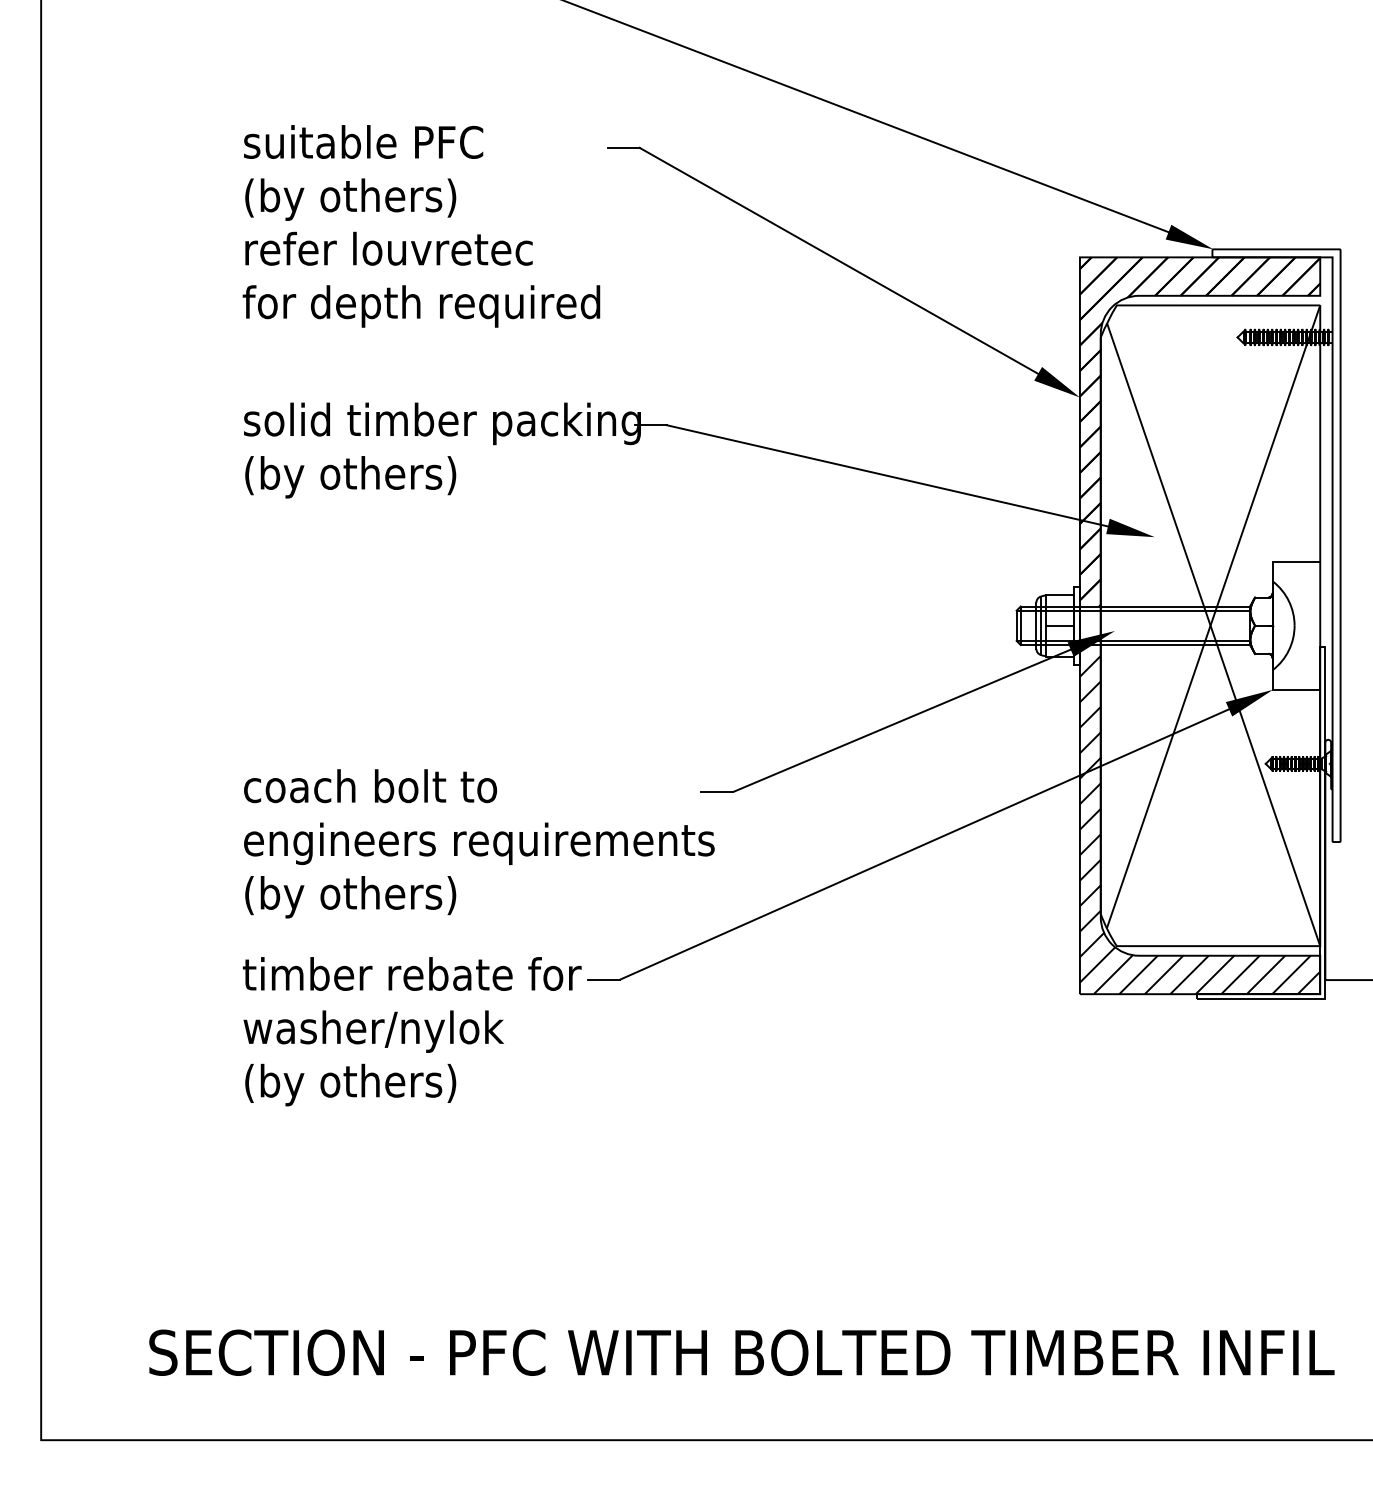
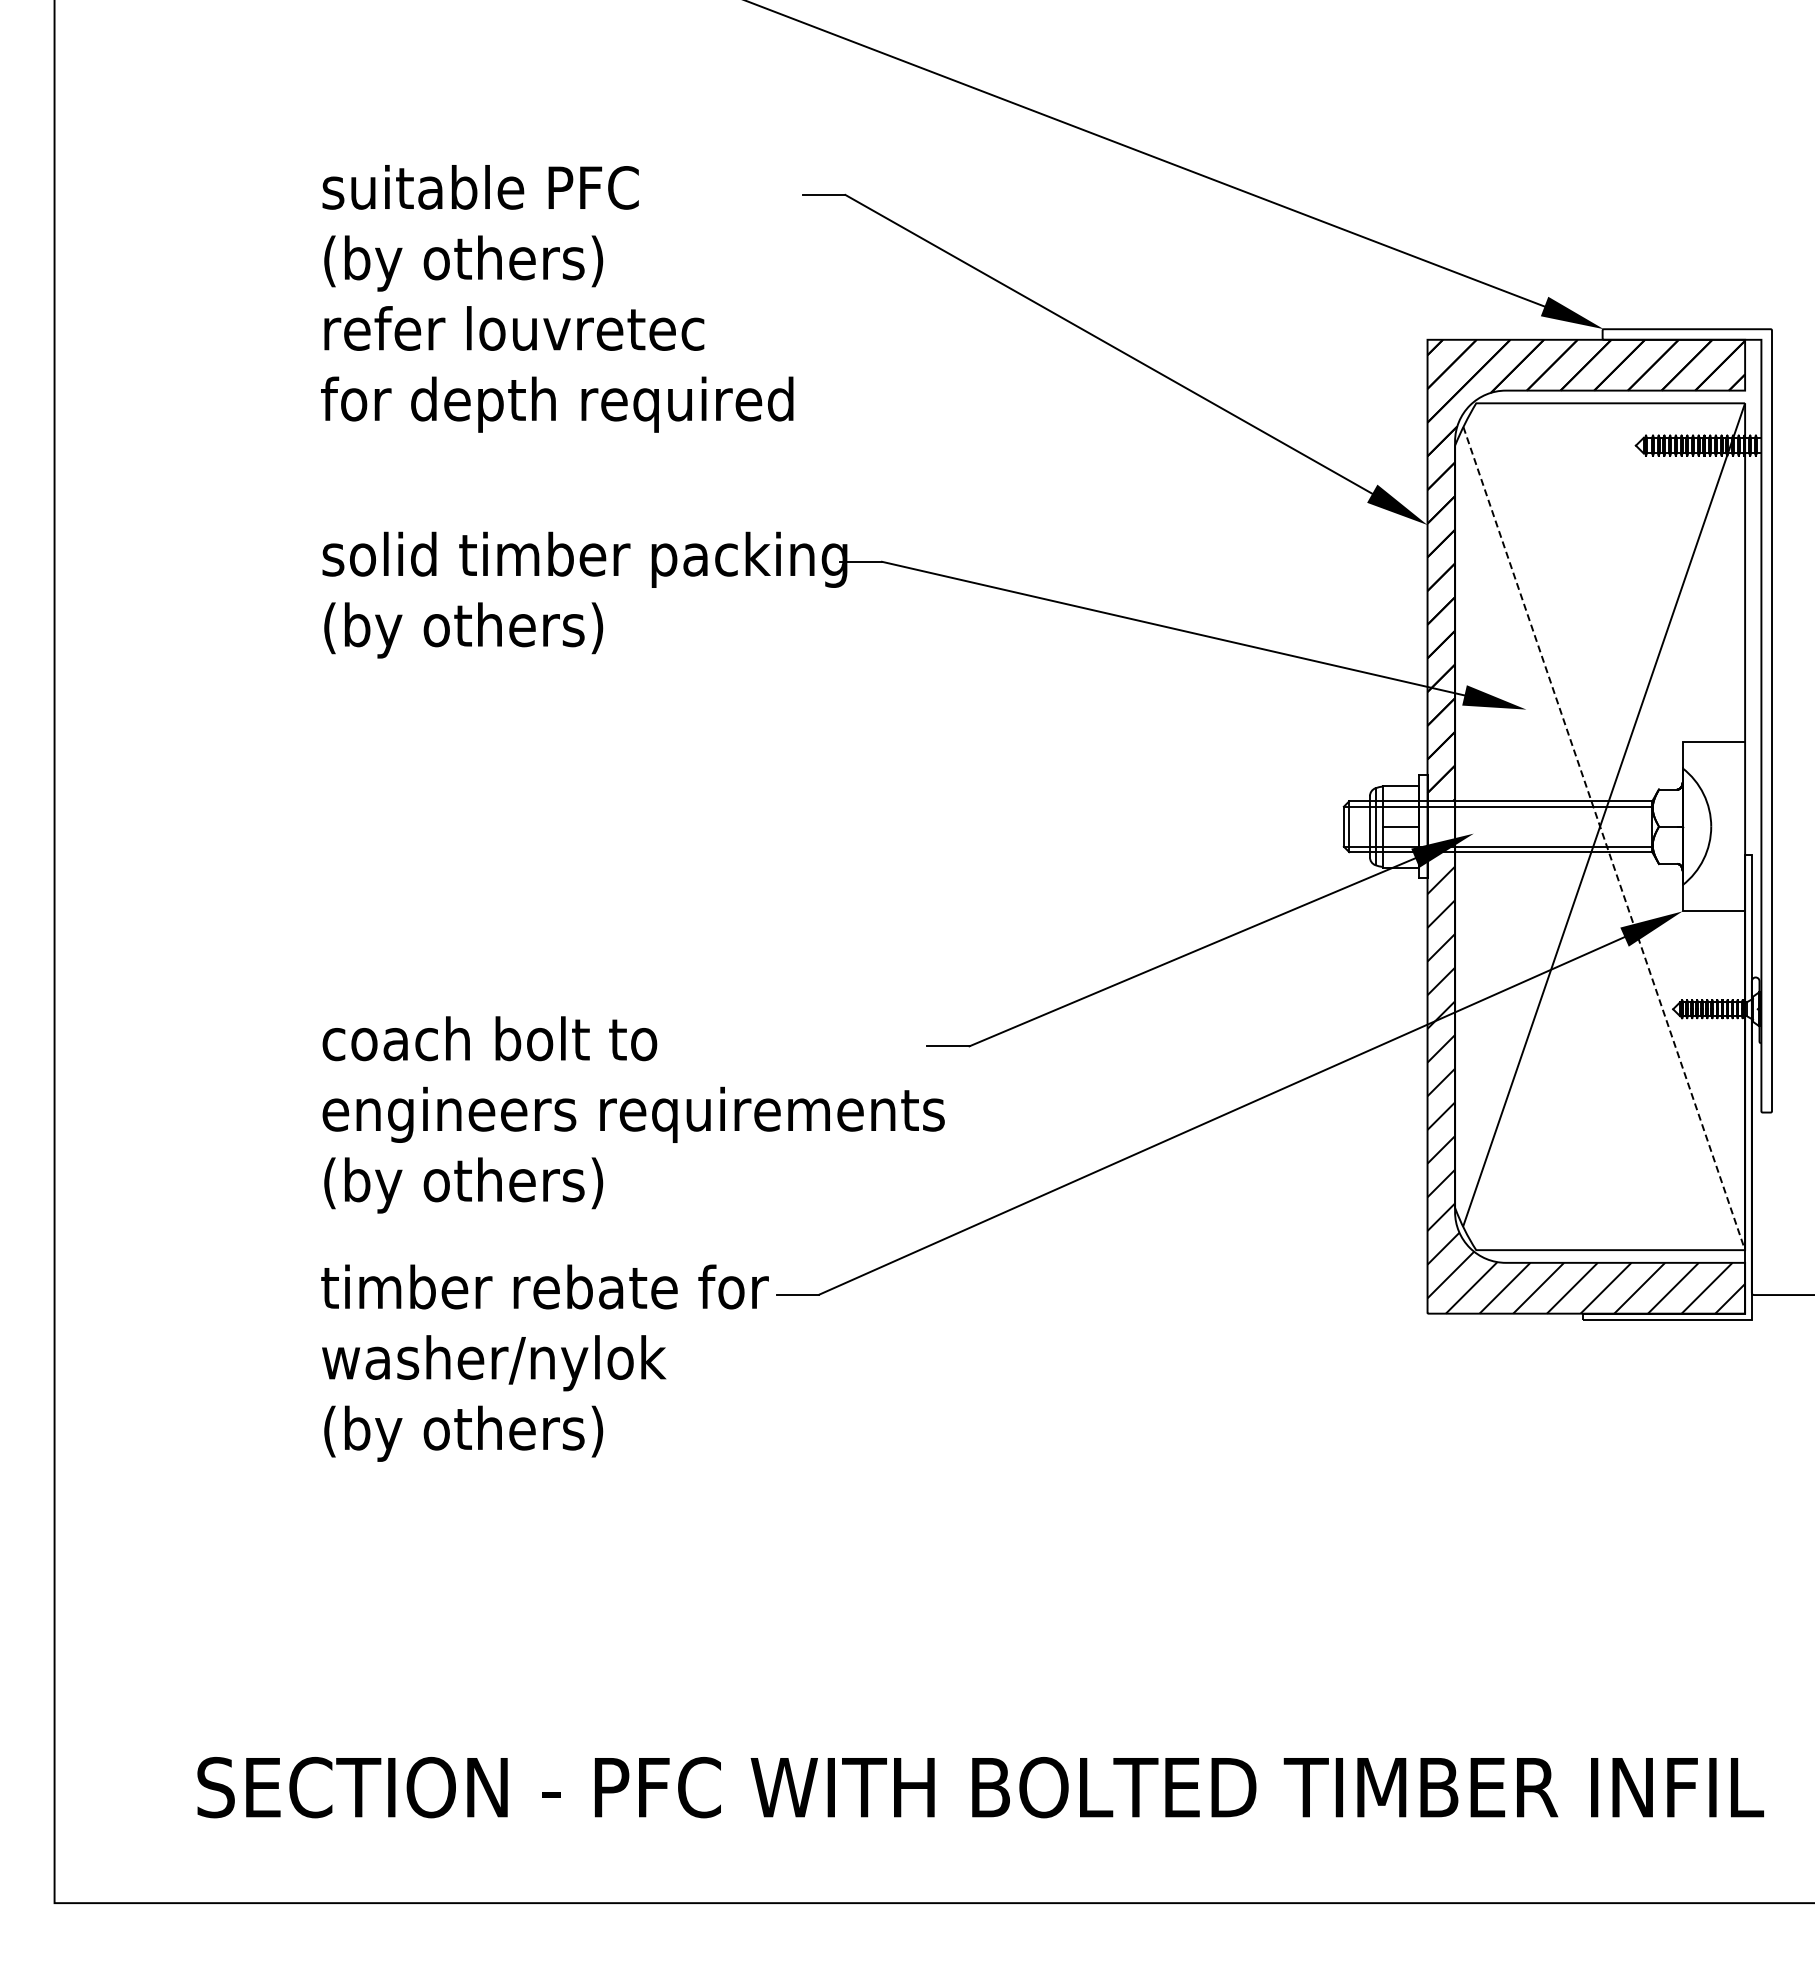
line: (1213, 634) -> (1604, 838), solid -> dashed

